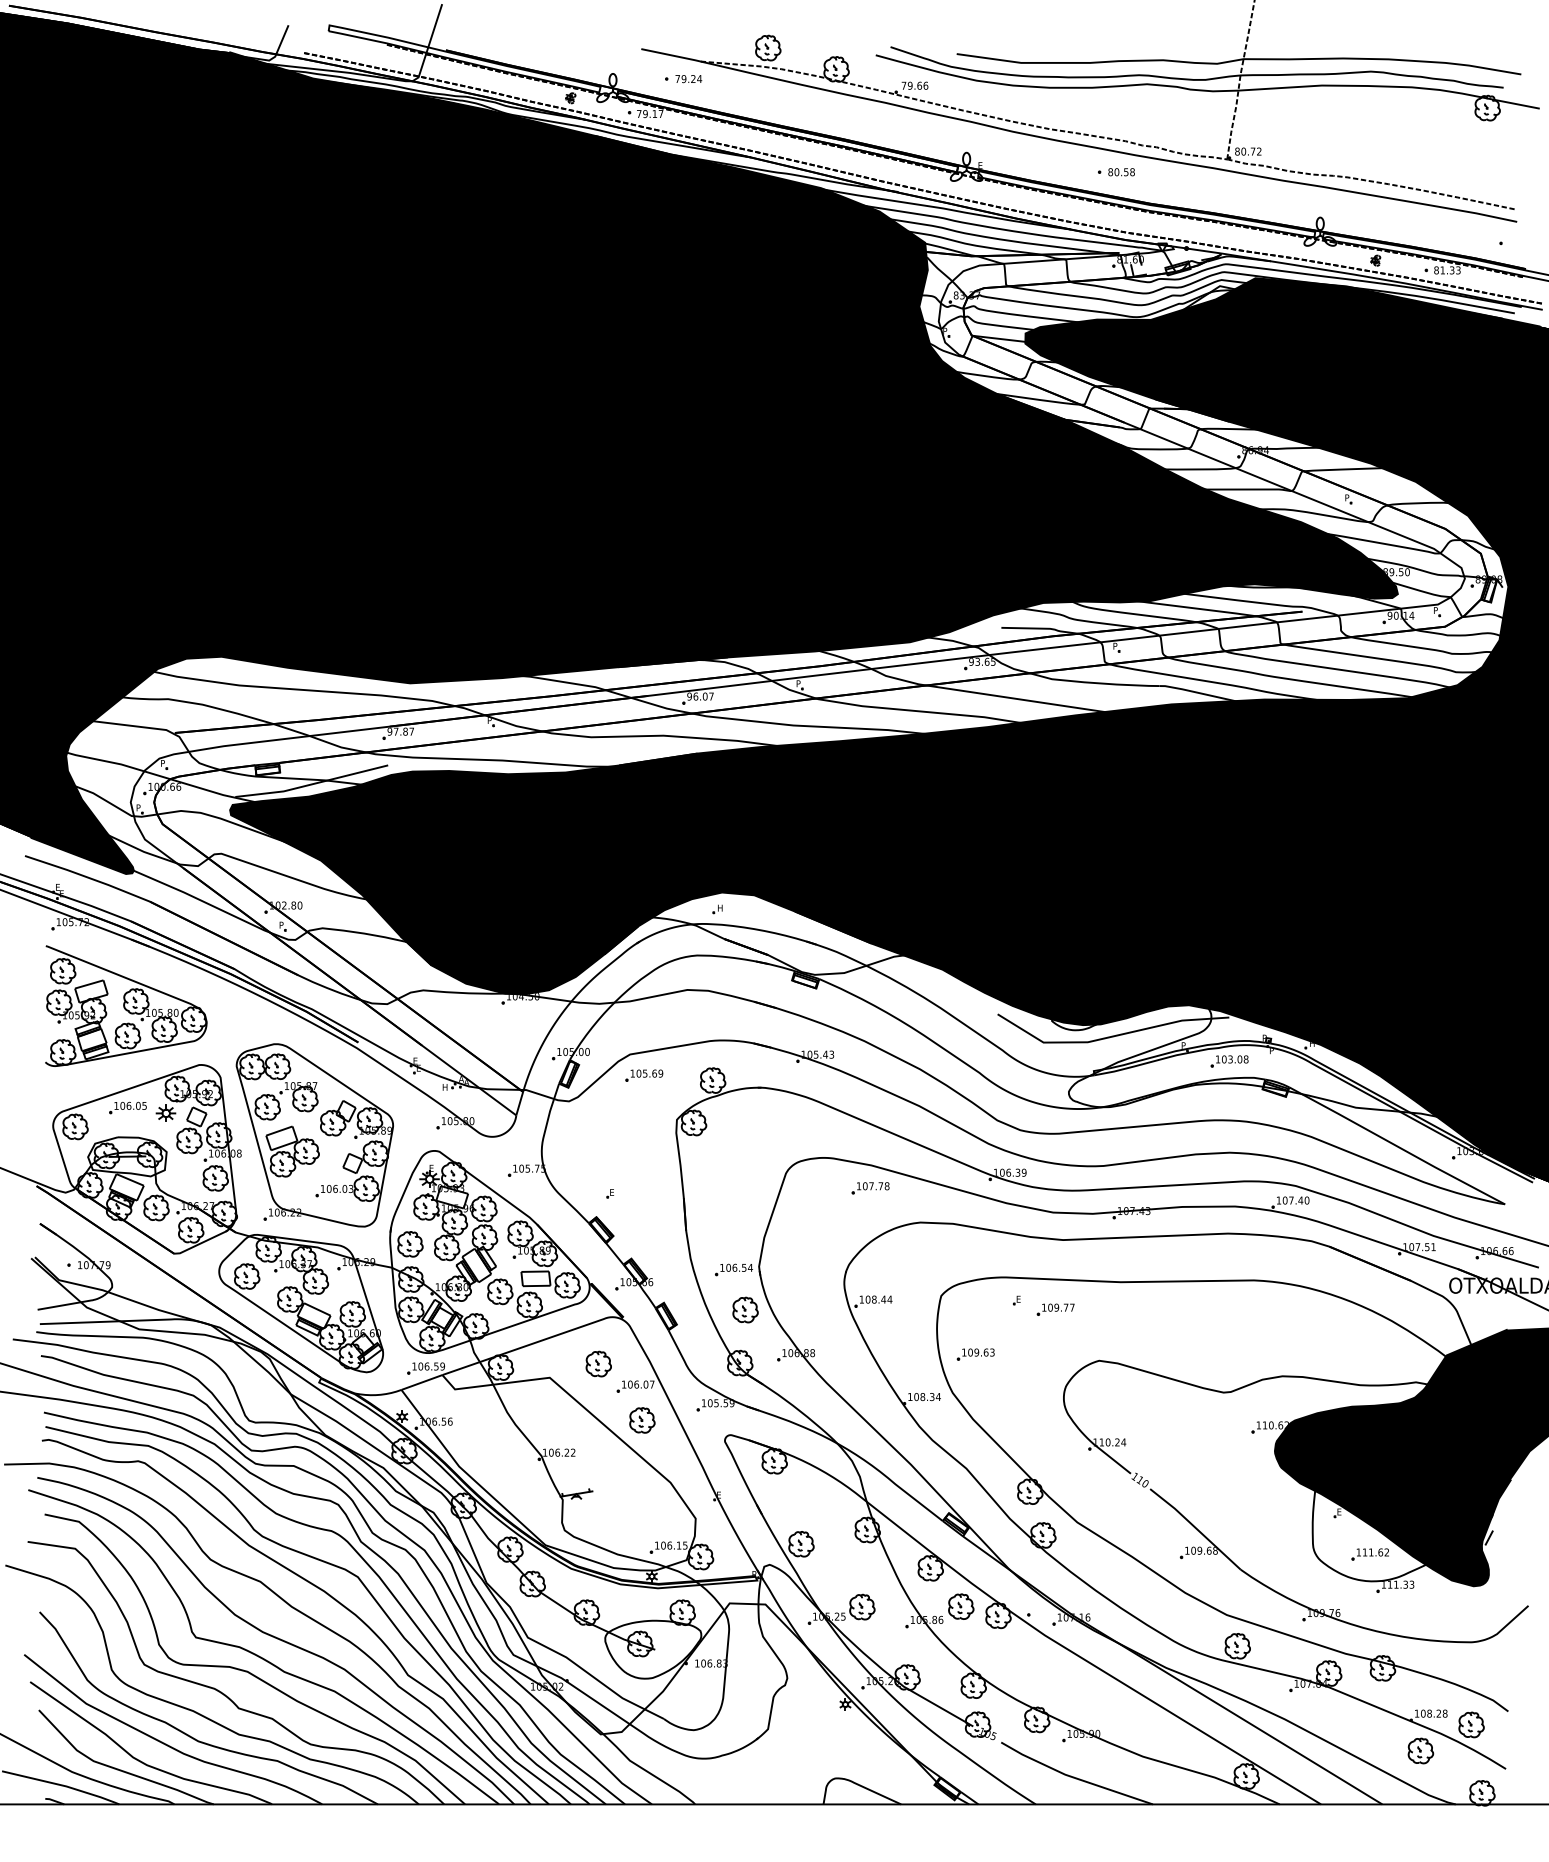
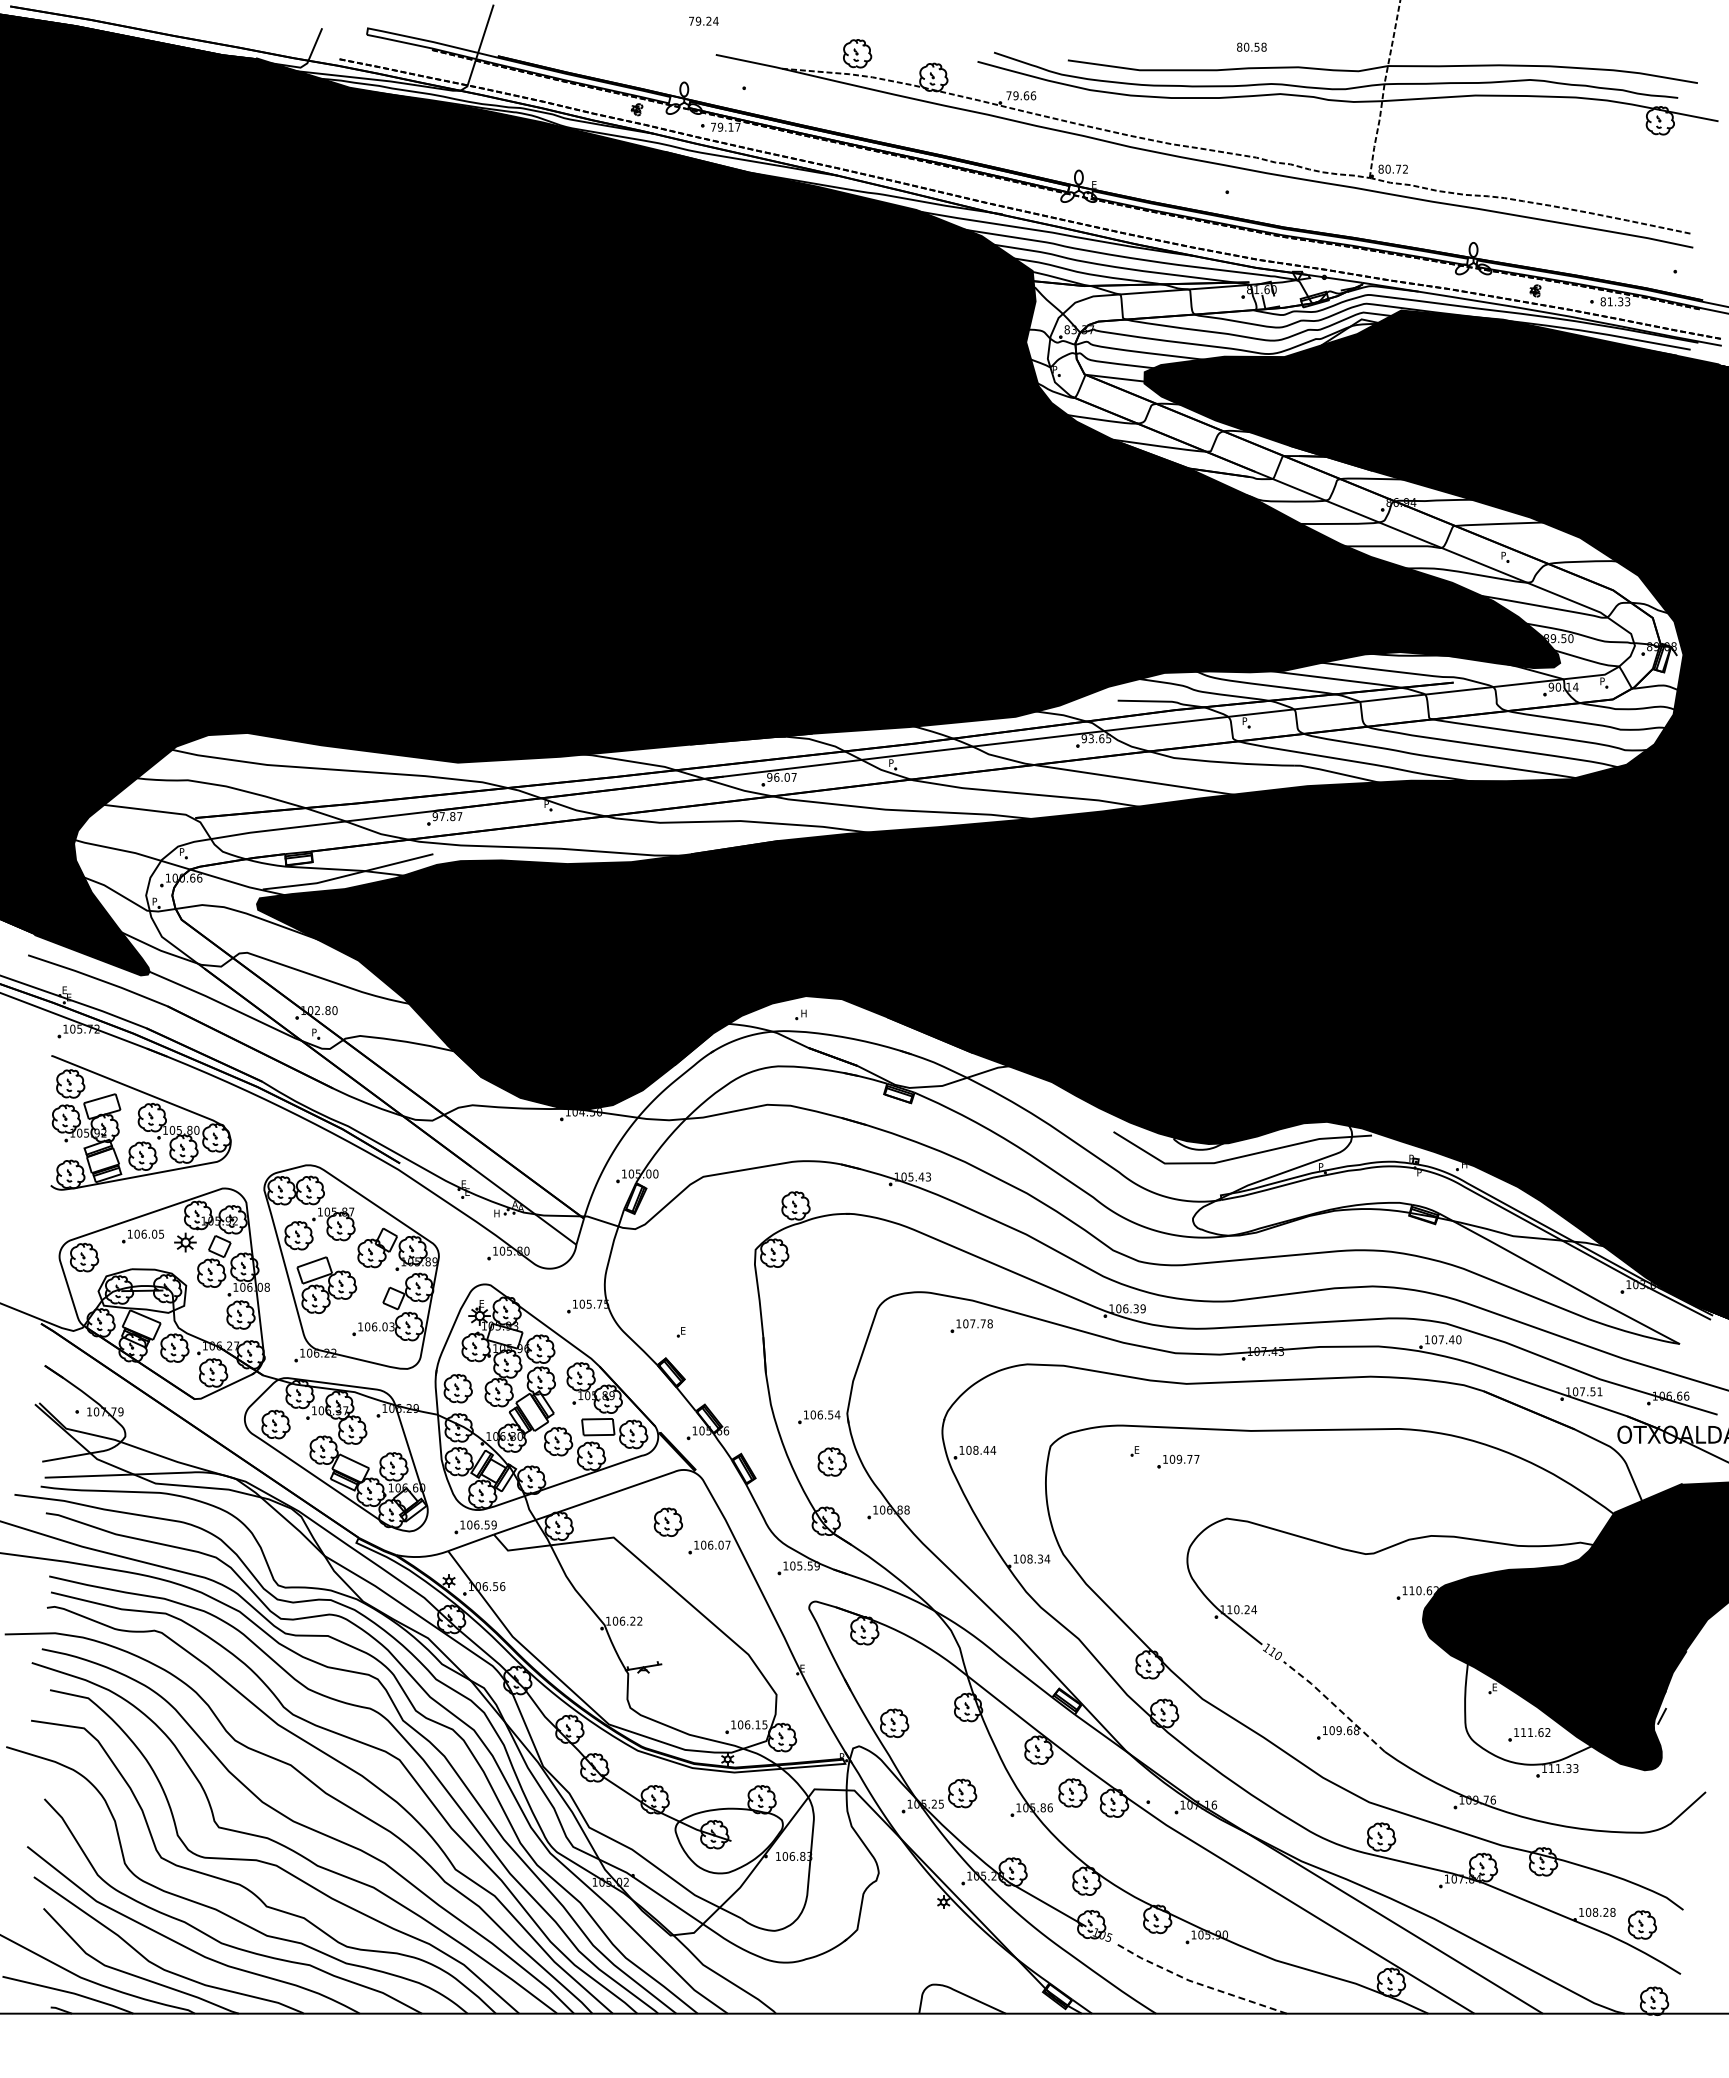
text: (688, 78) -> (703, 20), moved
text: (1121, 171) -> (1251, 46), moved
part: (1229, 1061) -> (1372, 1184), removed
part: (644, 1075) -> (719, 1200), removed
part: (976, 1354) -> (1089, 1511), removed
part: (641, 1419) -> (716, 1584), removed
line: (1195, 1528) -> (1334, 1705), solid -> dashed
part: (1420, 1750) -> (1585, 1953), removed
line: (1073, 1777) -> (1198, 1983), solid -> dashed

